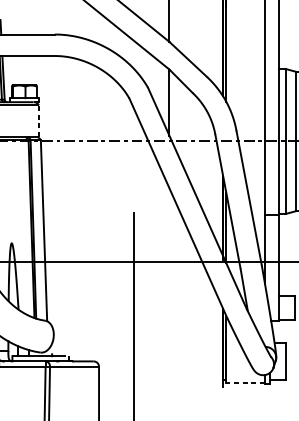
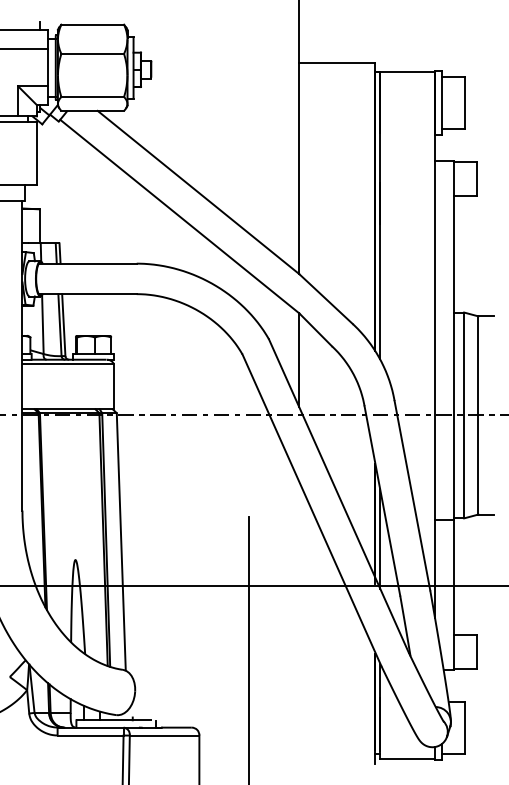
line: (38, 121) -> (113, 386), dashed -> solid
line: (245, 383) -> (407, 758), dashed -> solid

